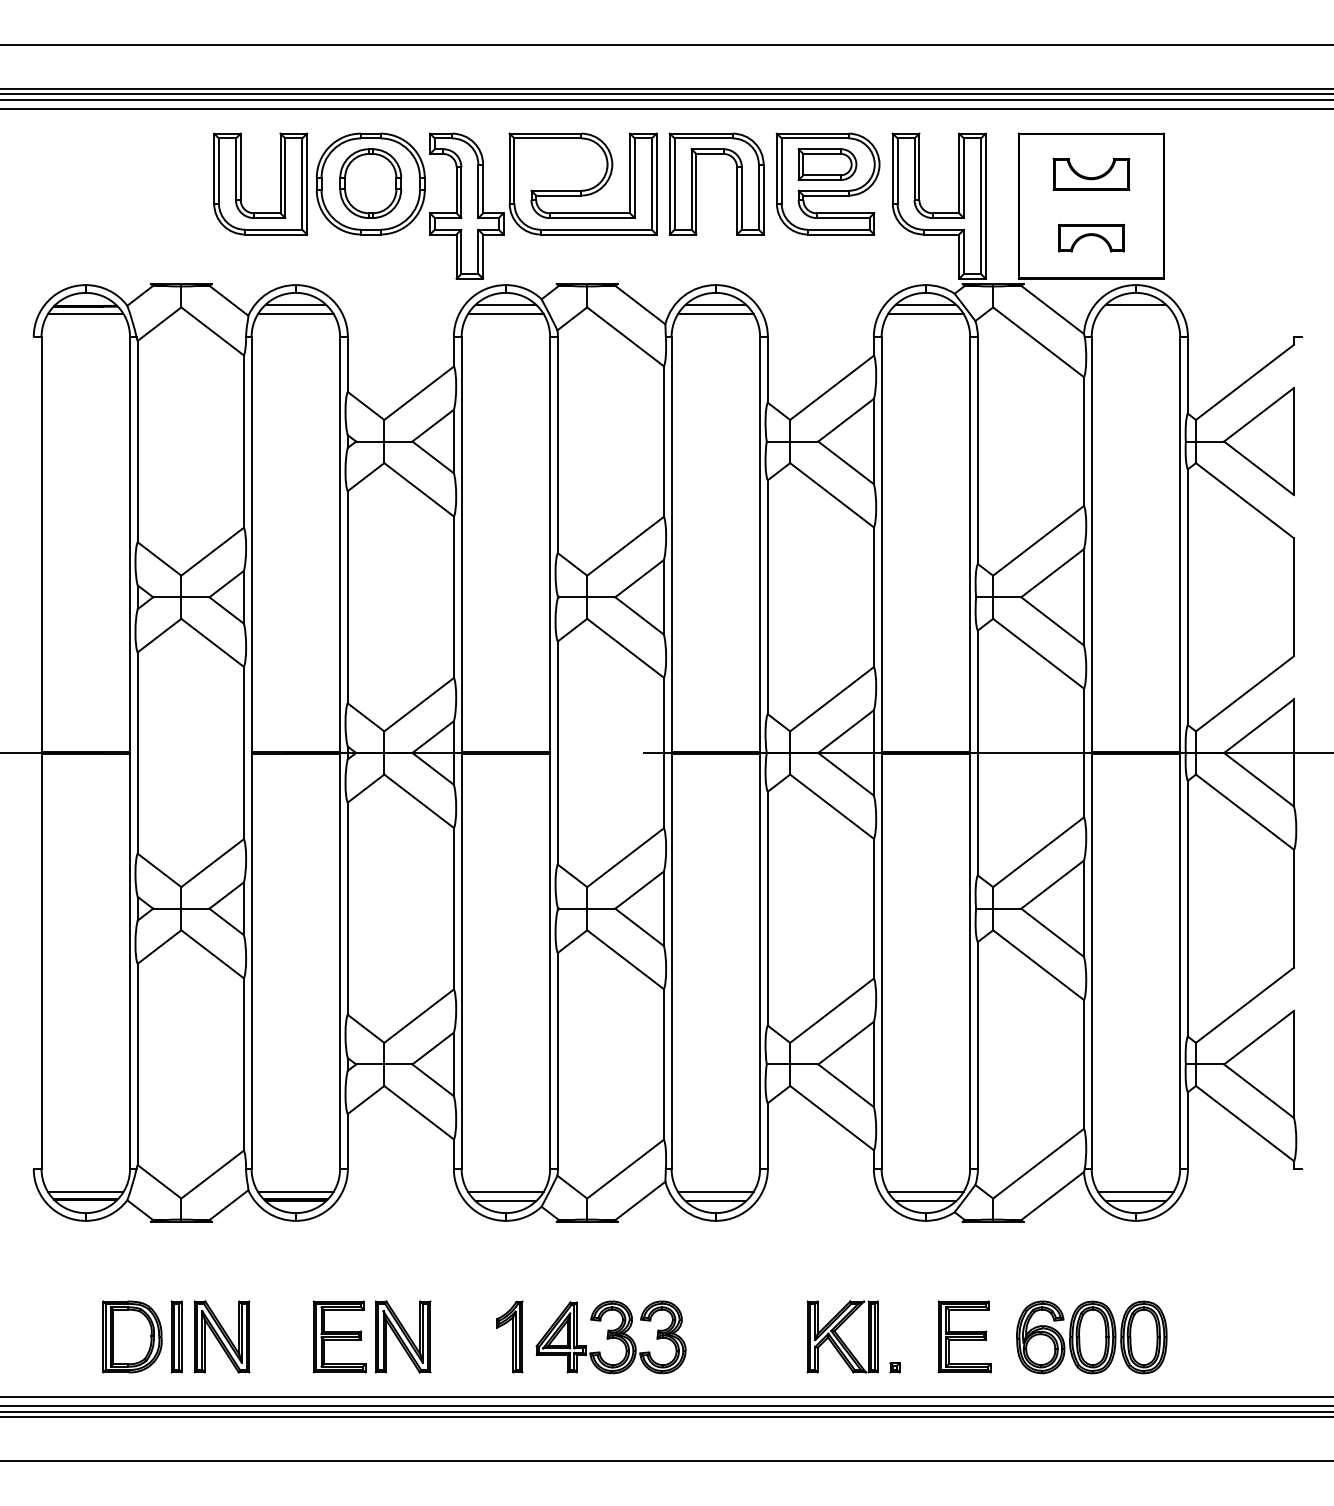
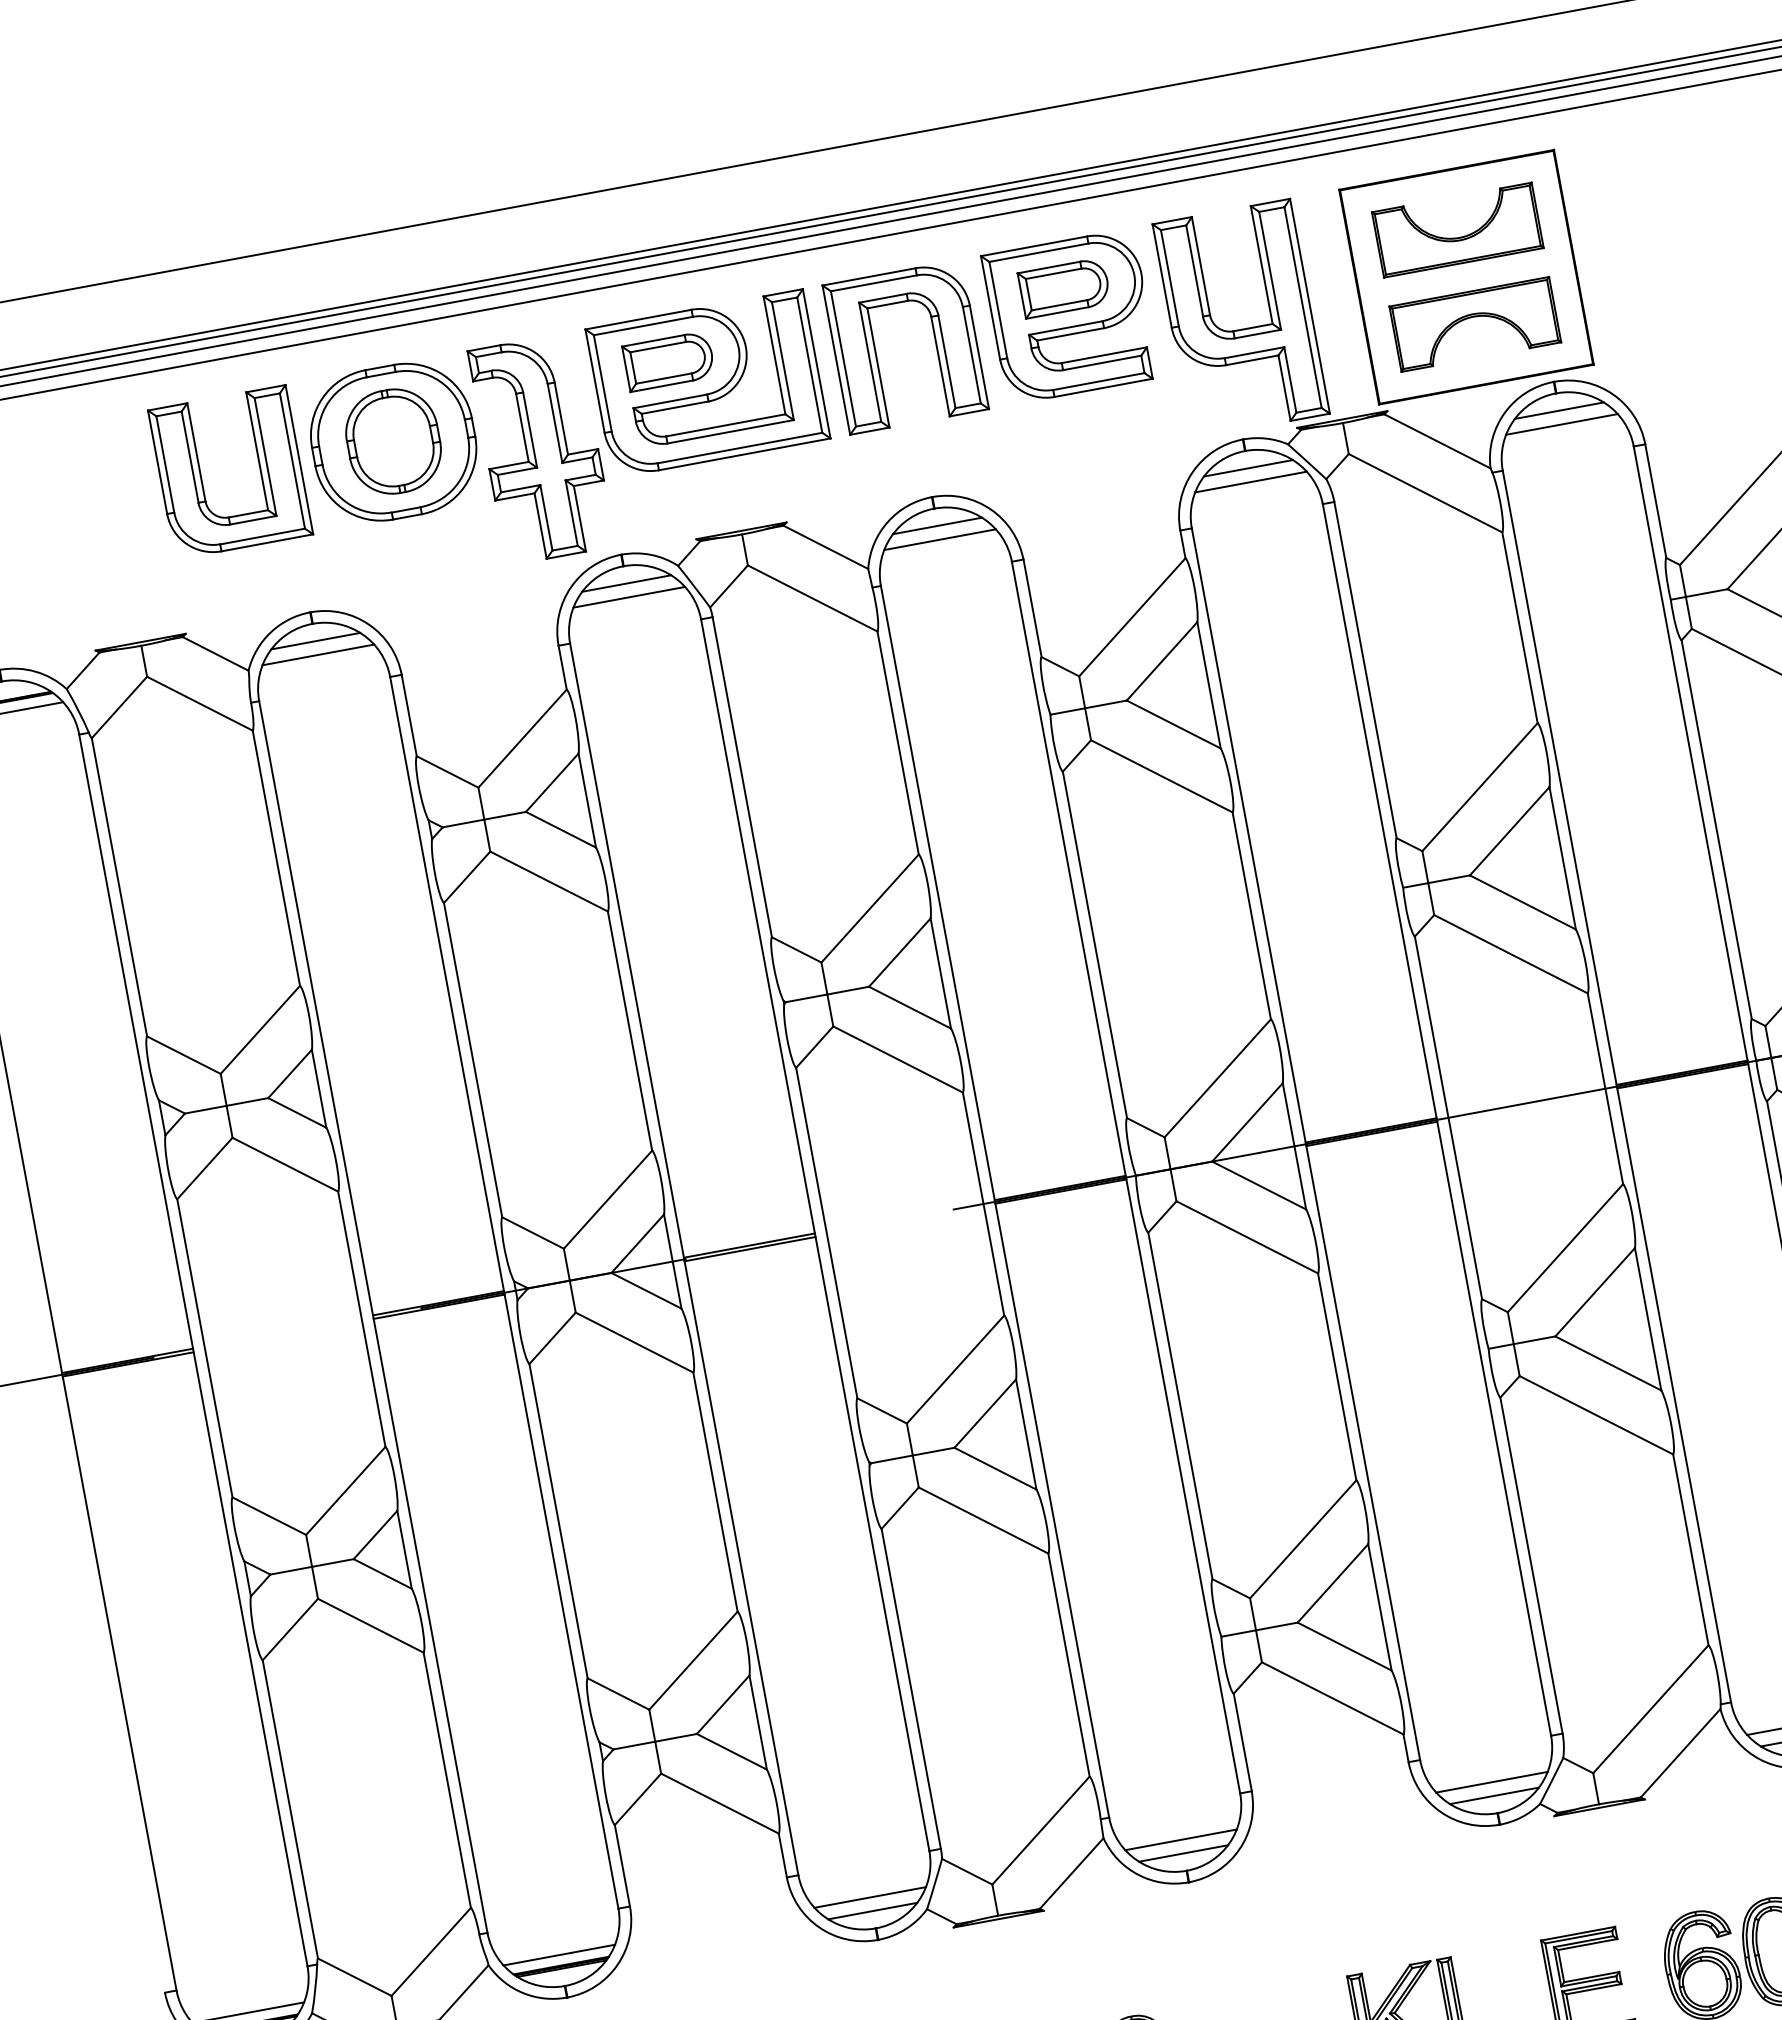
part: (560, 164) -> (669, 361), added
part: (1091, 174) -> (1457, 230), size x1.43
part: (1091, 238) -> (1475, 325), size x1.67
line: (1135, 313) -> (1561, 423), added

